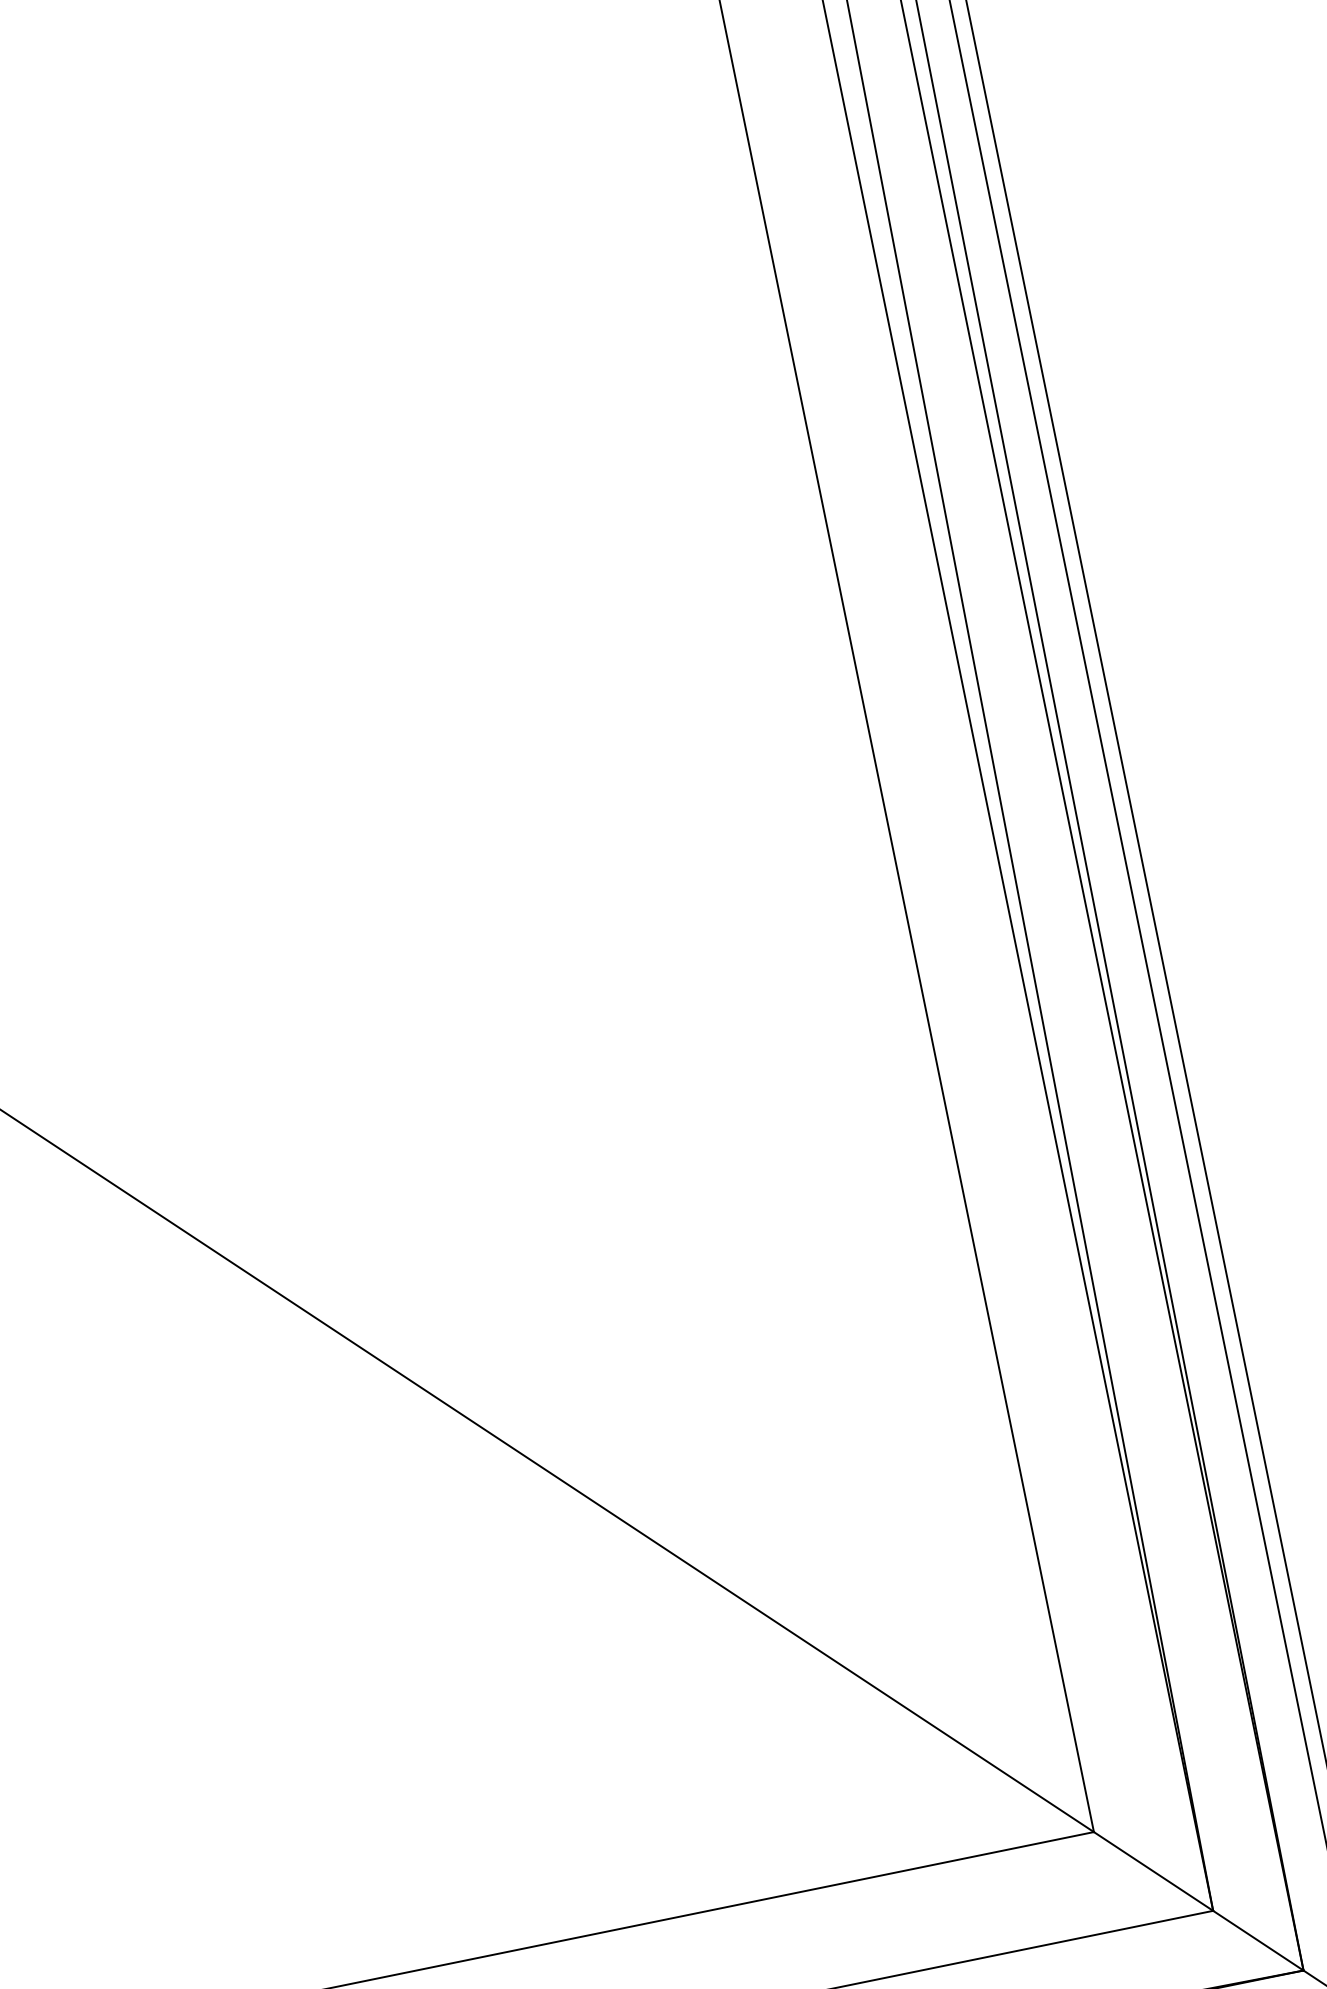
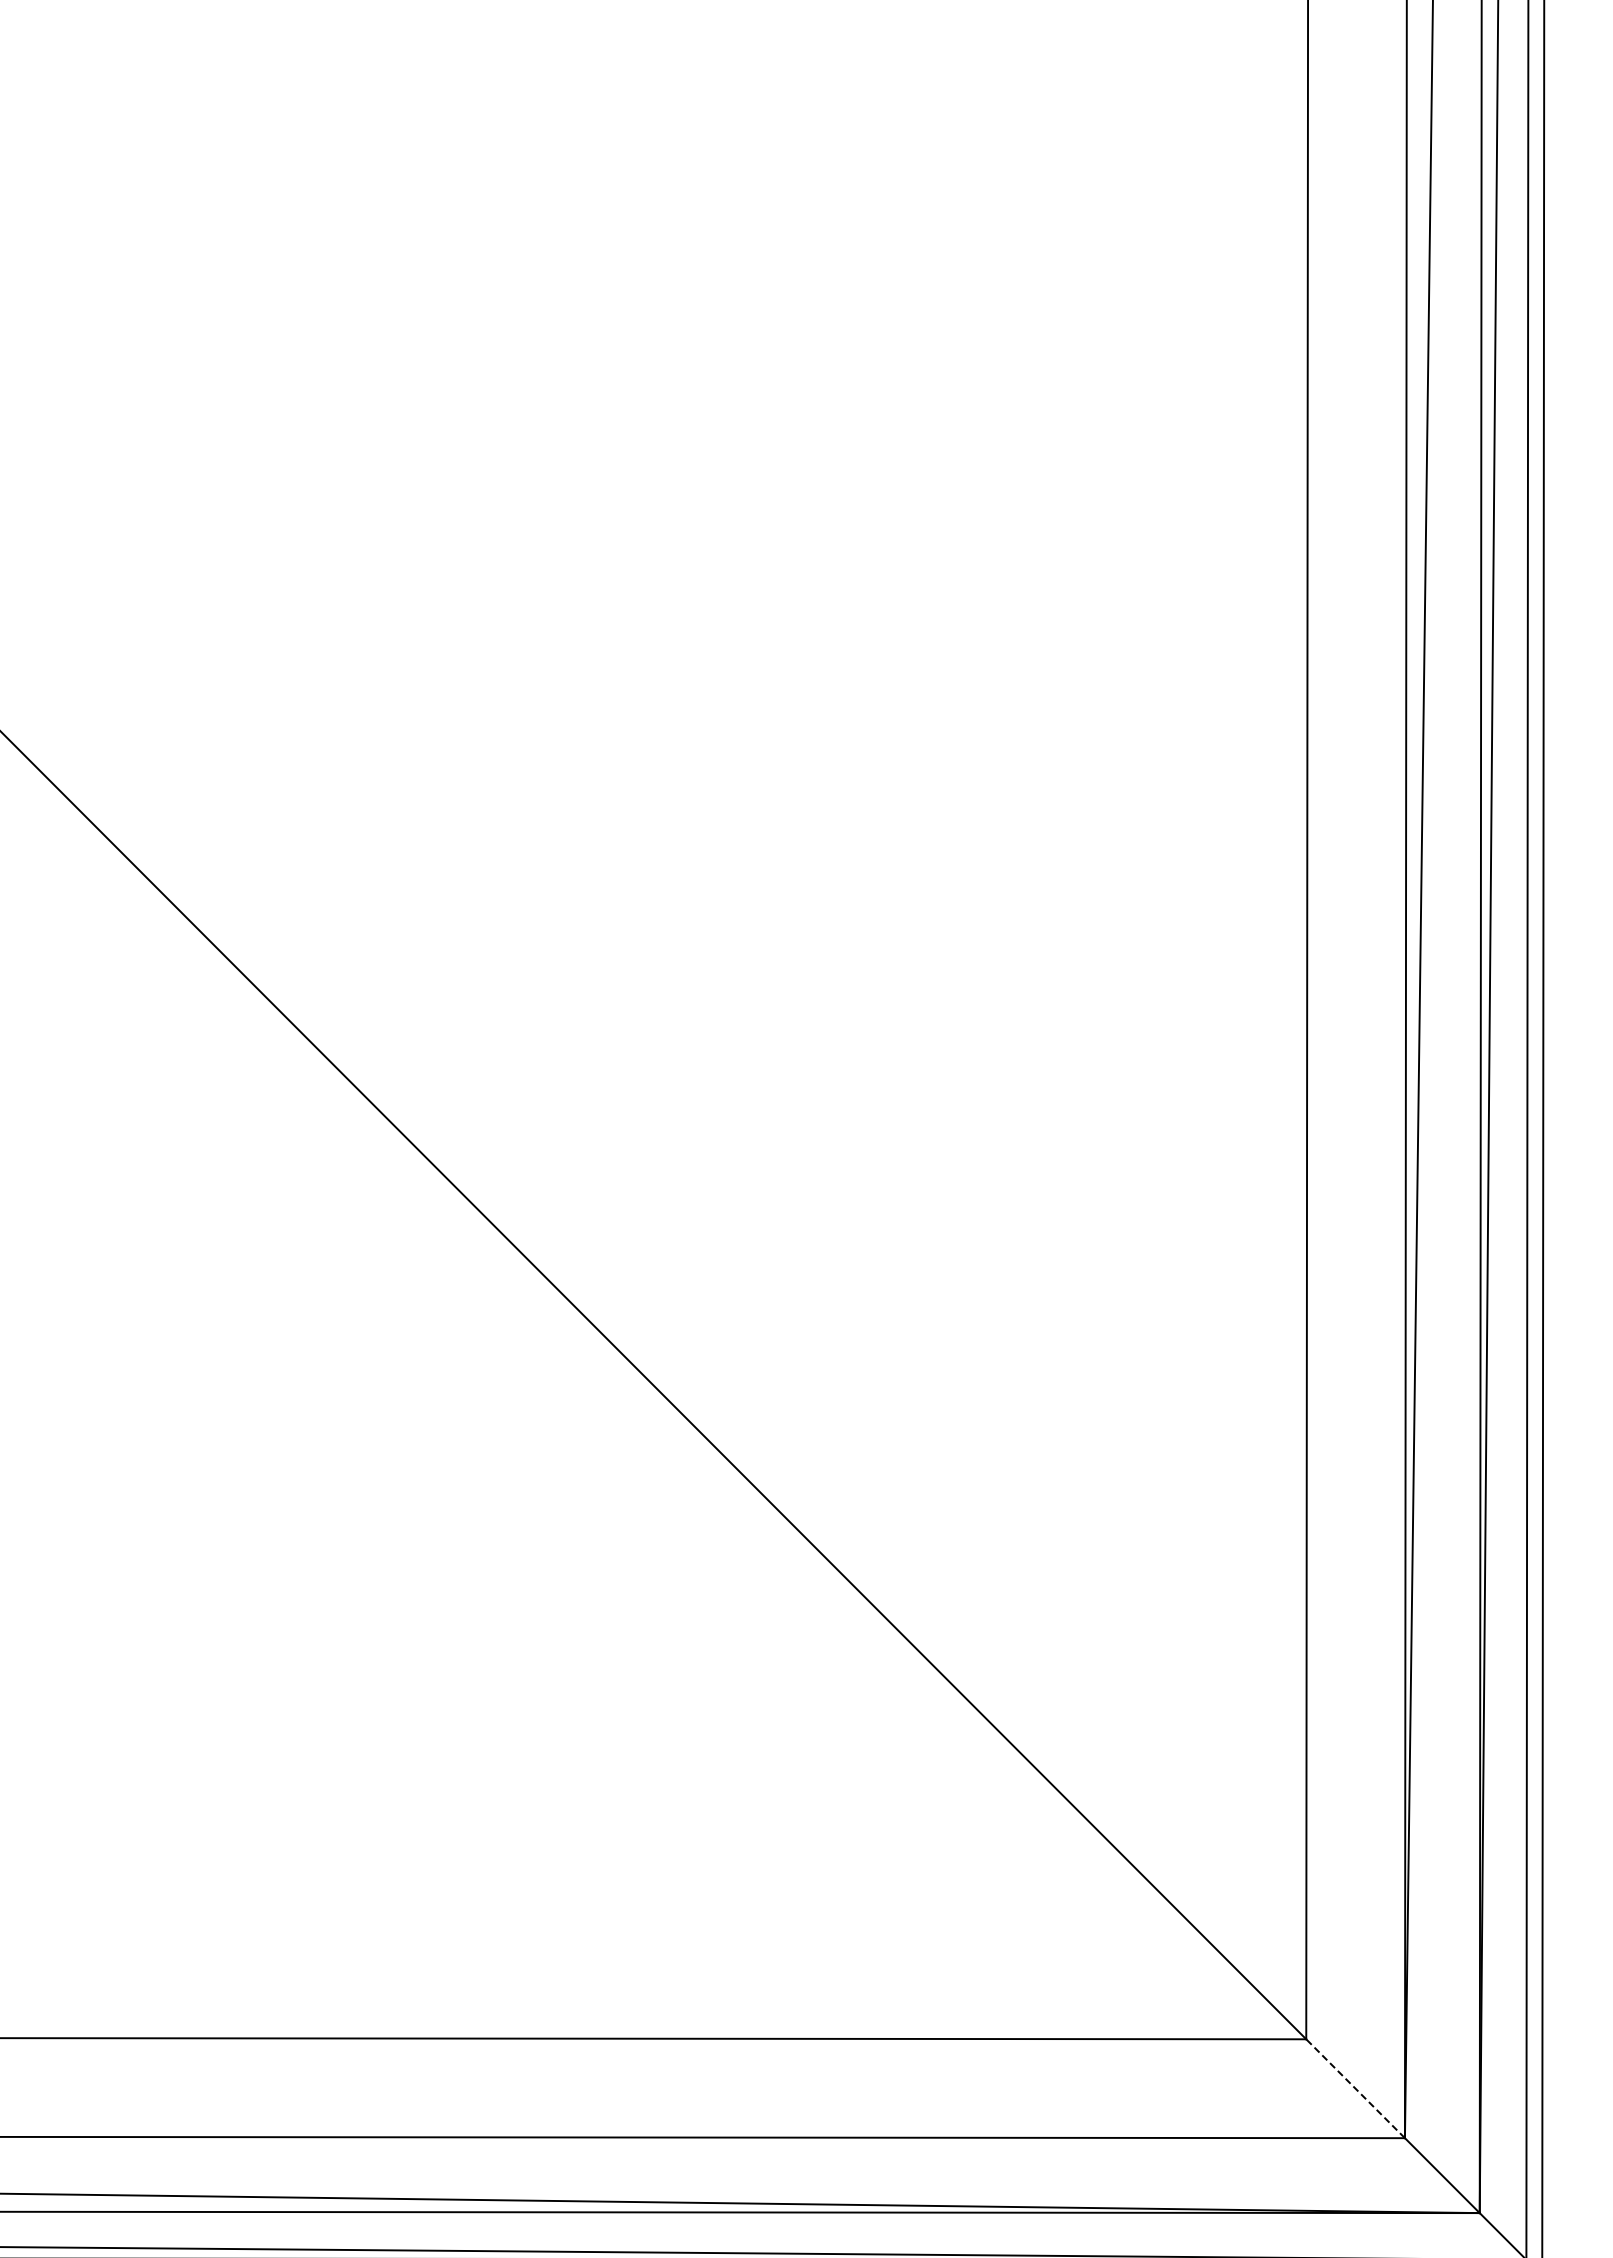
line: (1153, 1871) -> (1355, 2088), solid -> dashed

